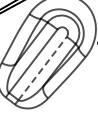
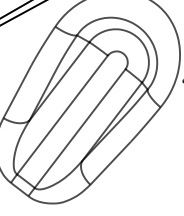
line: (42, 68) -> (79, 128), dashed -> solid

